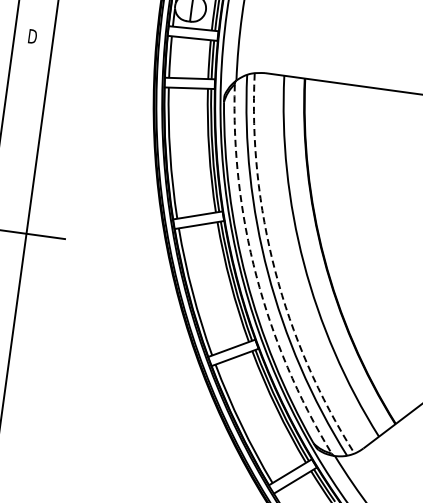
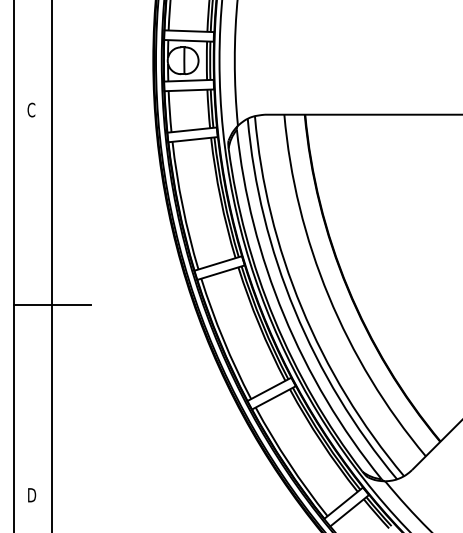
text: (32, 35) -> (31, 109), D -> C
arc: (275, 270) -> (301, 307), dashed -> solid
arc: (255, 276) -> (283, 315), dashed -> solid

